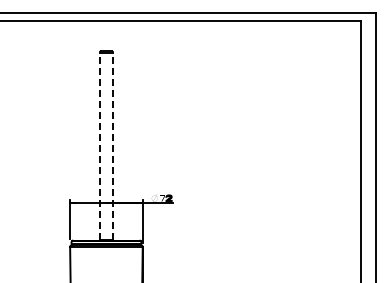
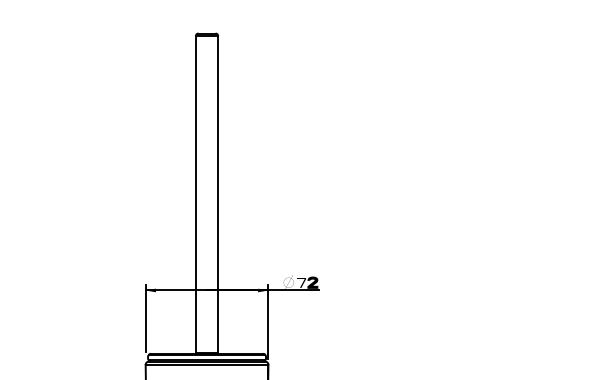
line: (99, 146) -> (195, 194), dashed -> solid
line: (113, 146) -> (218, 194), dashed -> solid

